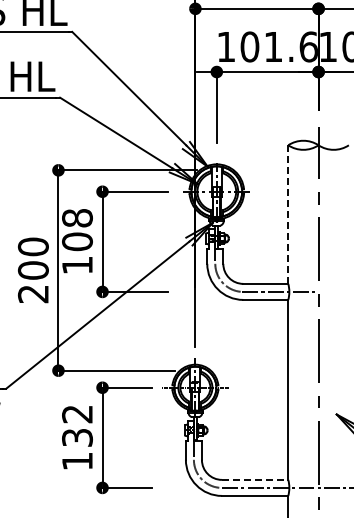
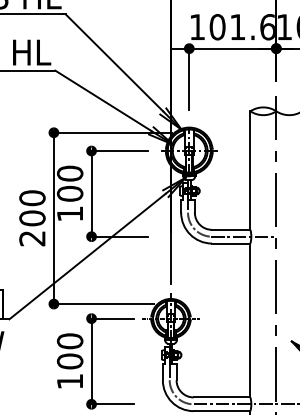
line: (288, 215) -> (250, 171), dashed -> solid
text: (77, 218) -> (70, 173), 108 -> 100
text: (77, 425) -> (70, 350), 132 -> 100
line: (255, 479) -> (222, 397), dashed -> solid

